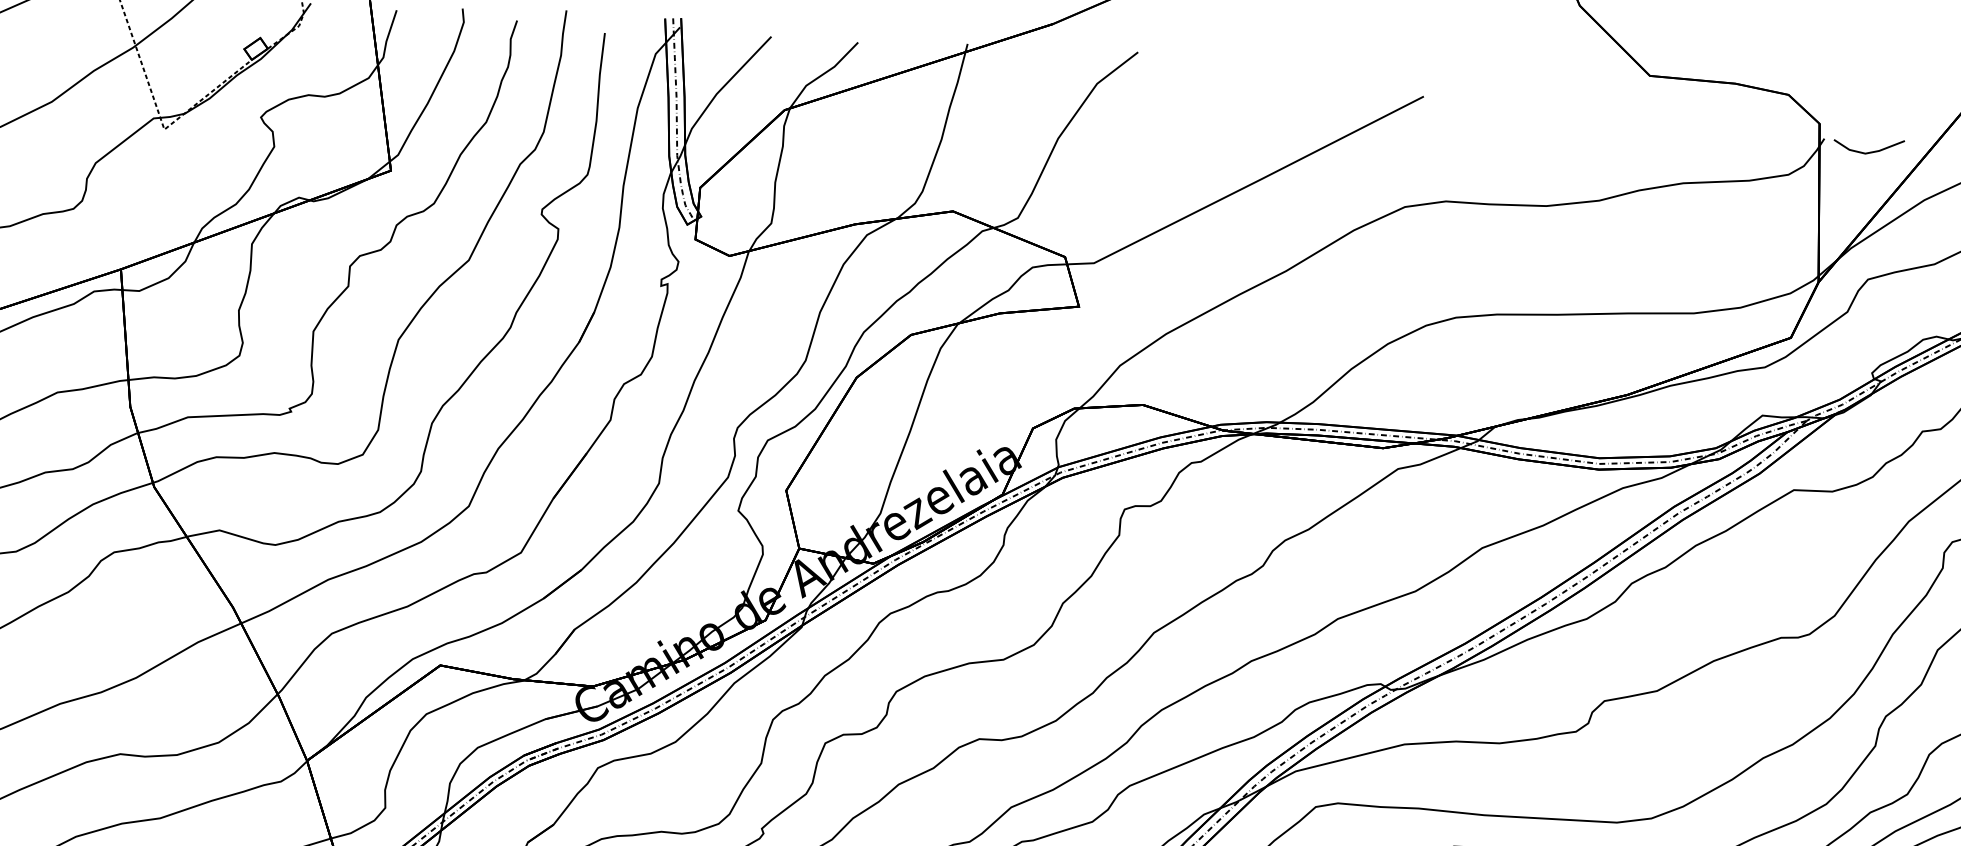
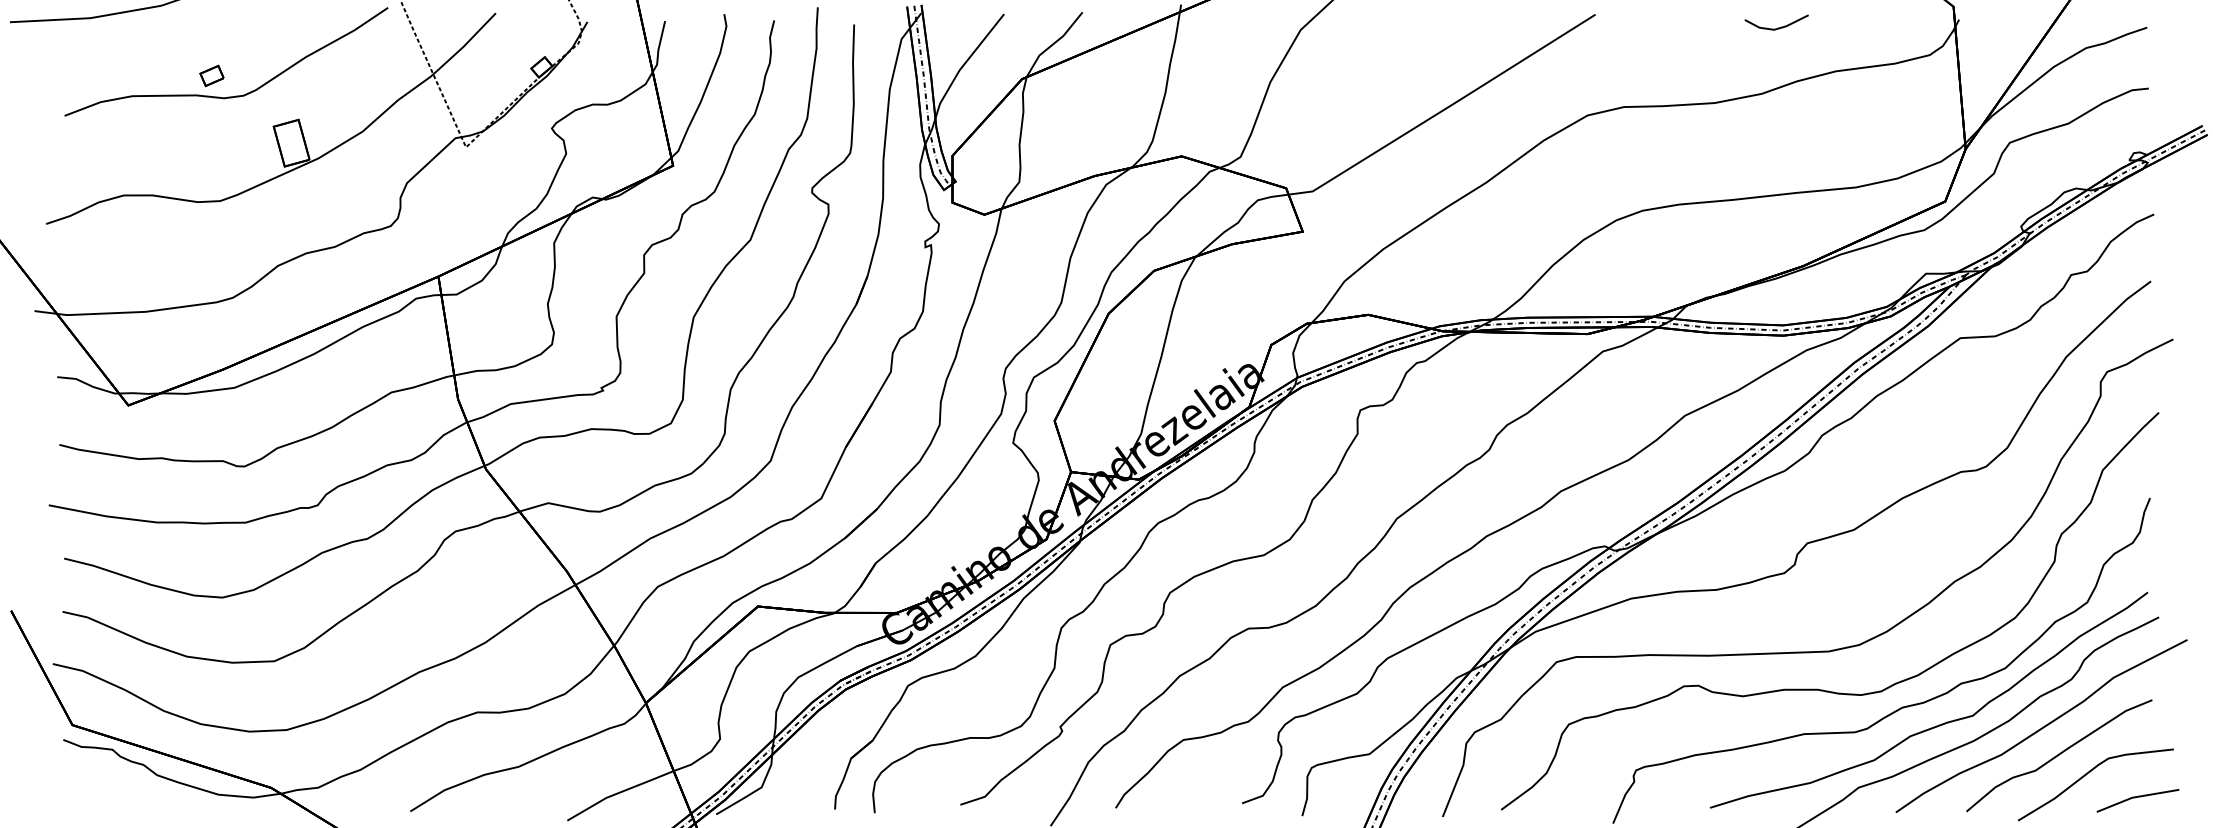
line: (1869, 151) -> (1777, 27), moved

